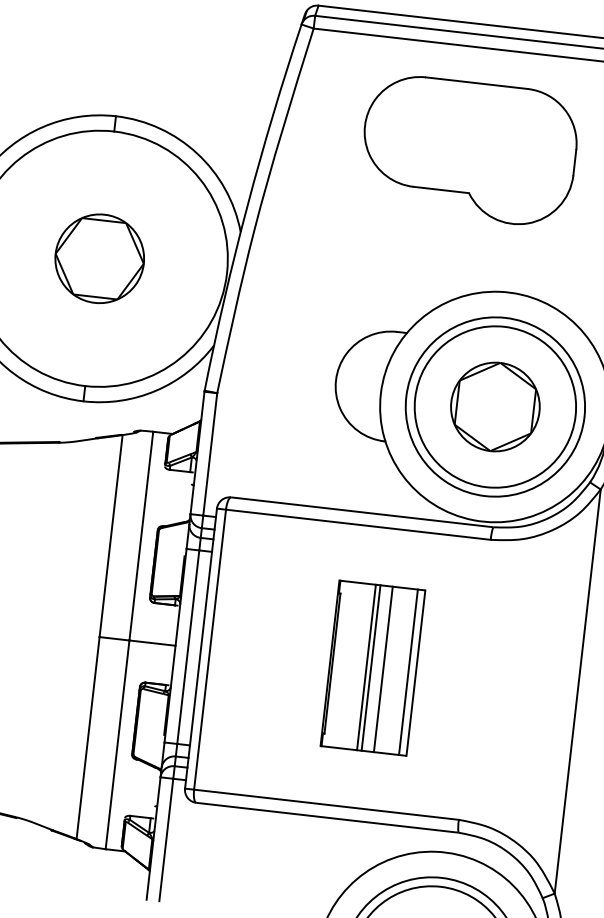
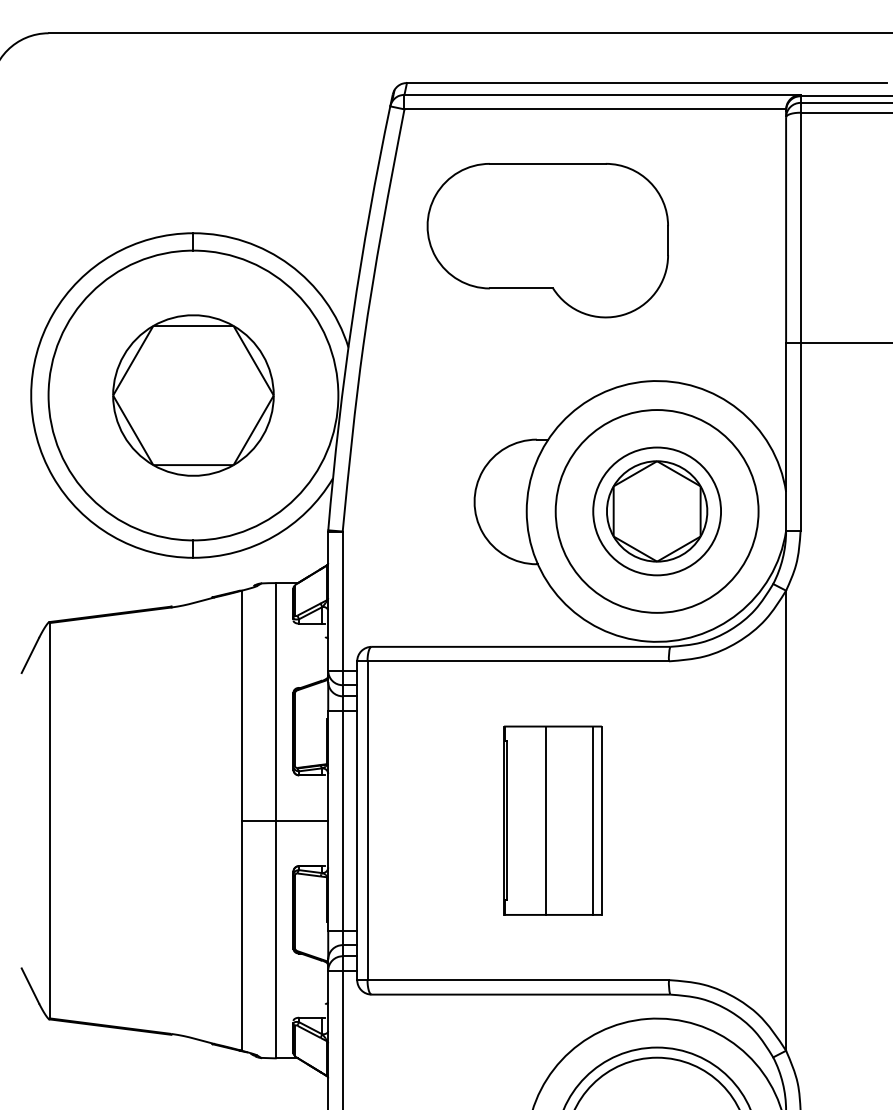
part: (468, 150) -> (547, 240), moved
part: (99, 258) -> (193, 395), size x1.6
circle: (494, 406) -> (656, 511), size x0.7
line: (370, 667) -> (550, 820), removed
line: (383, 669) -> (564, 820), removed

